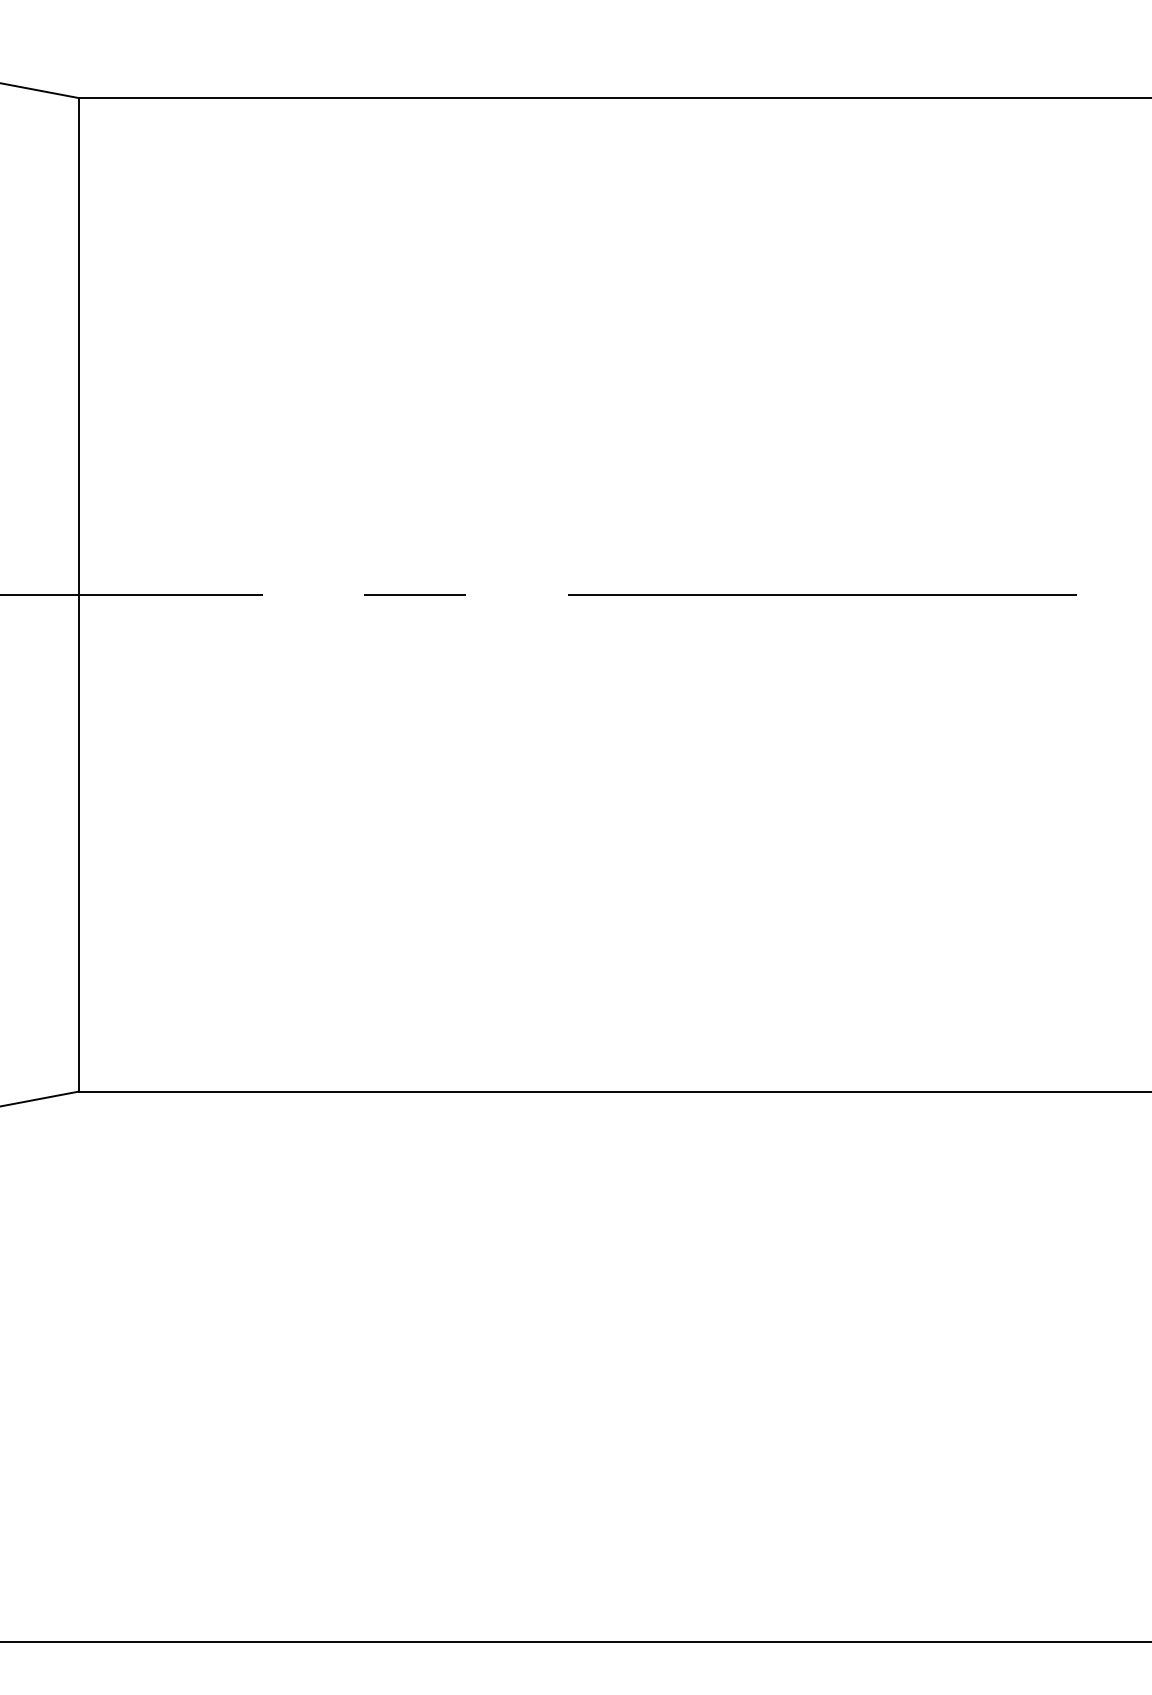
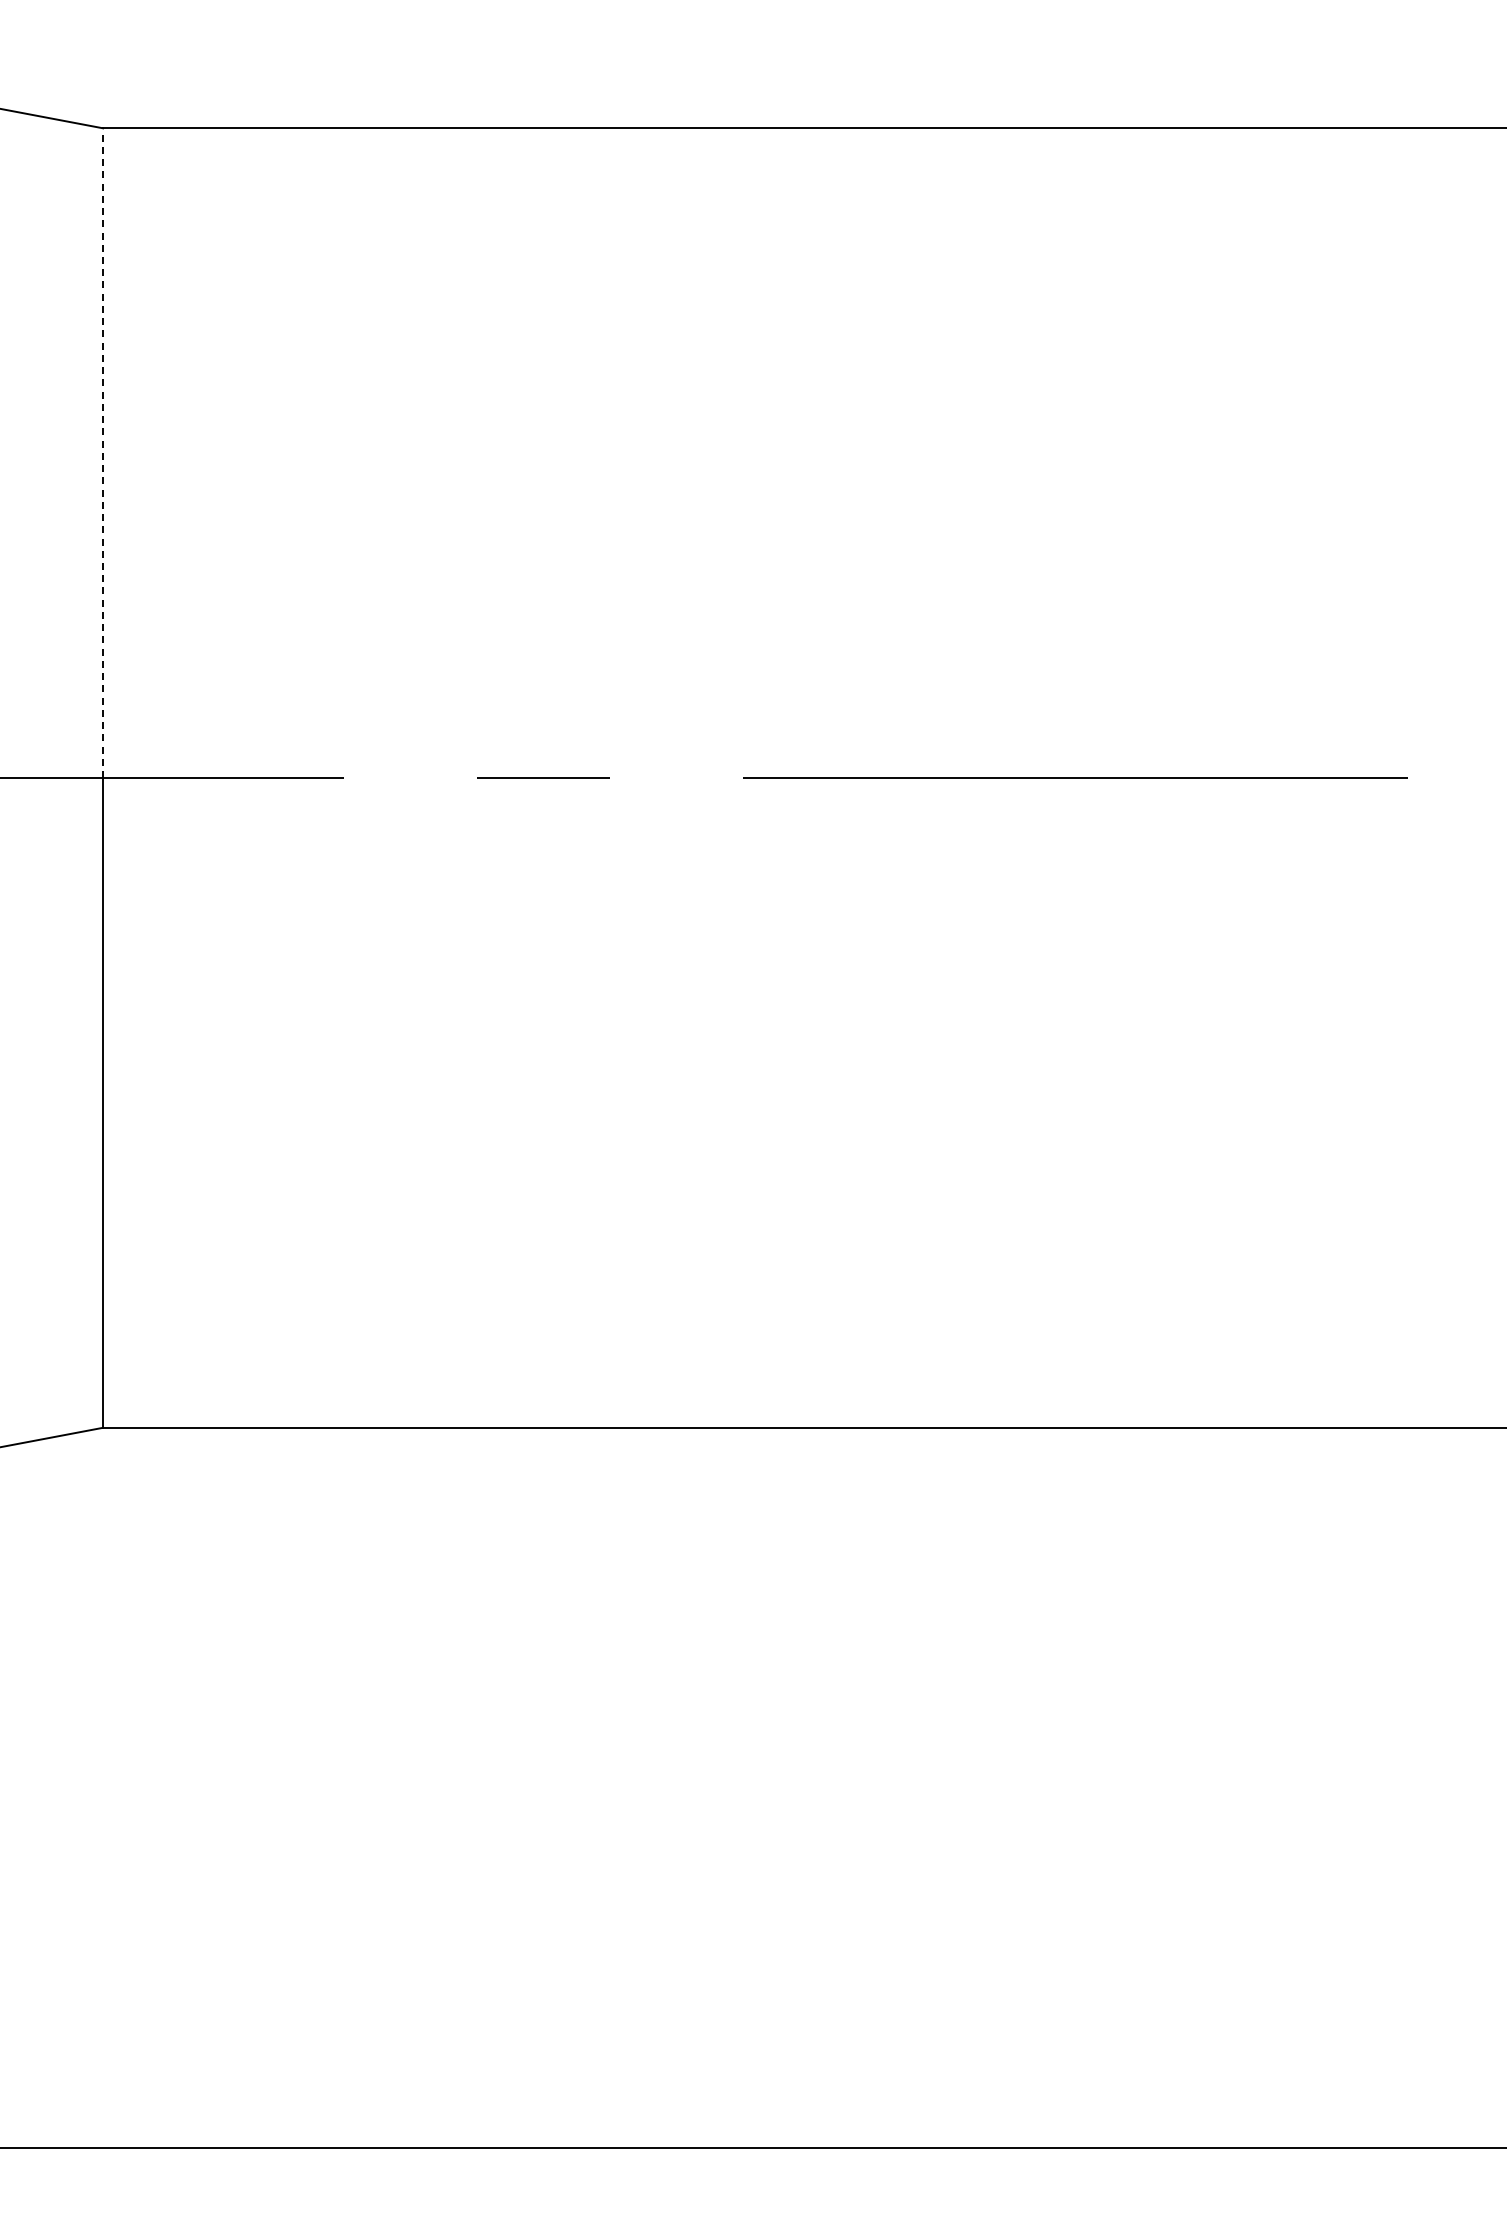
line: (79, 346) -> (103, 453), solid -> dashed

